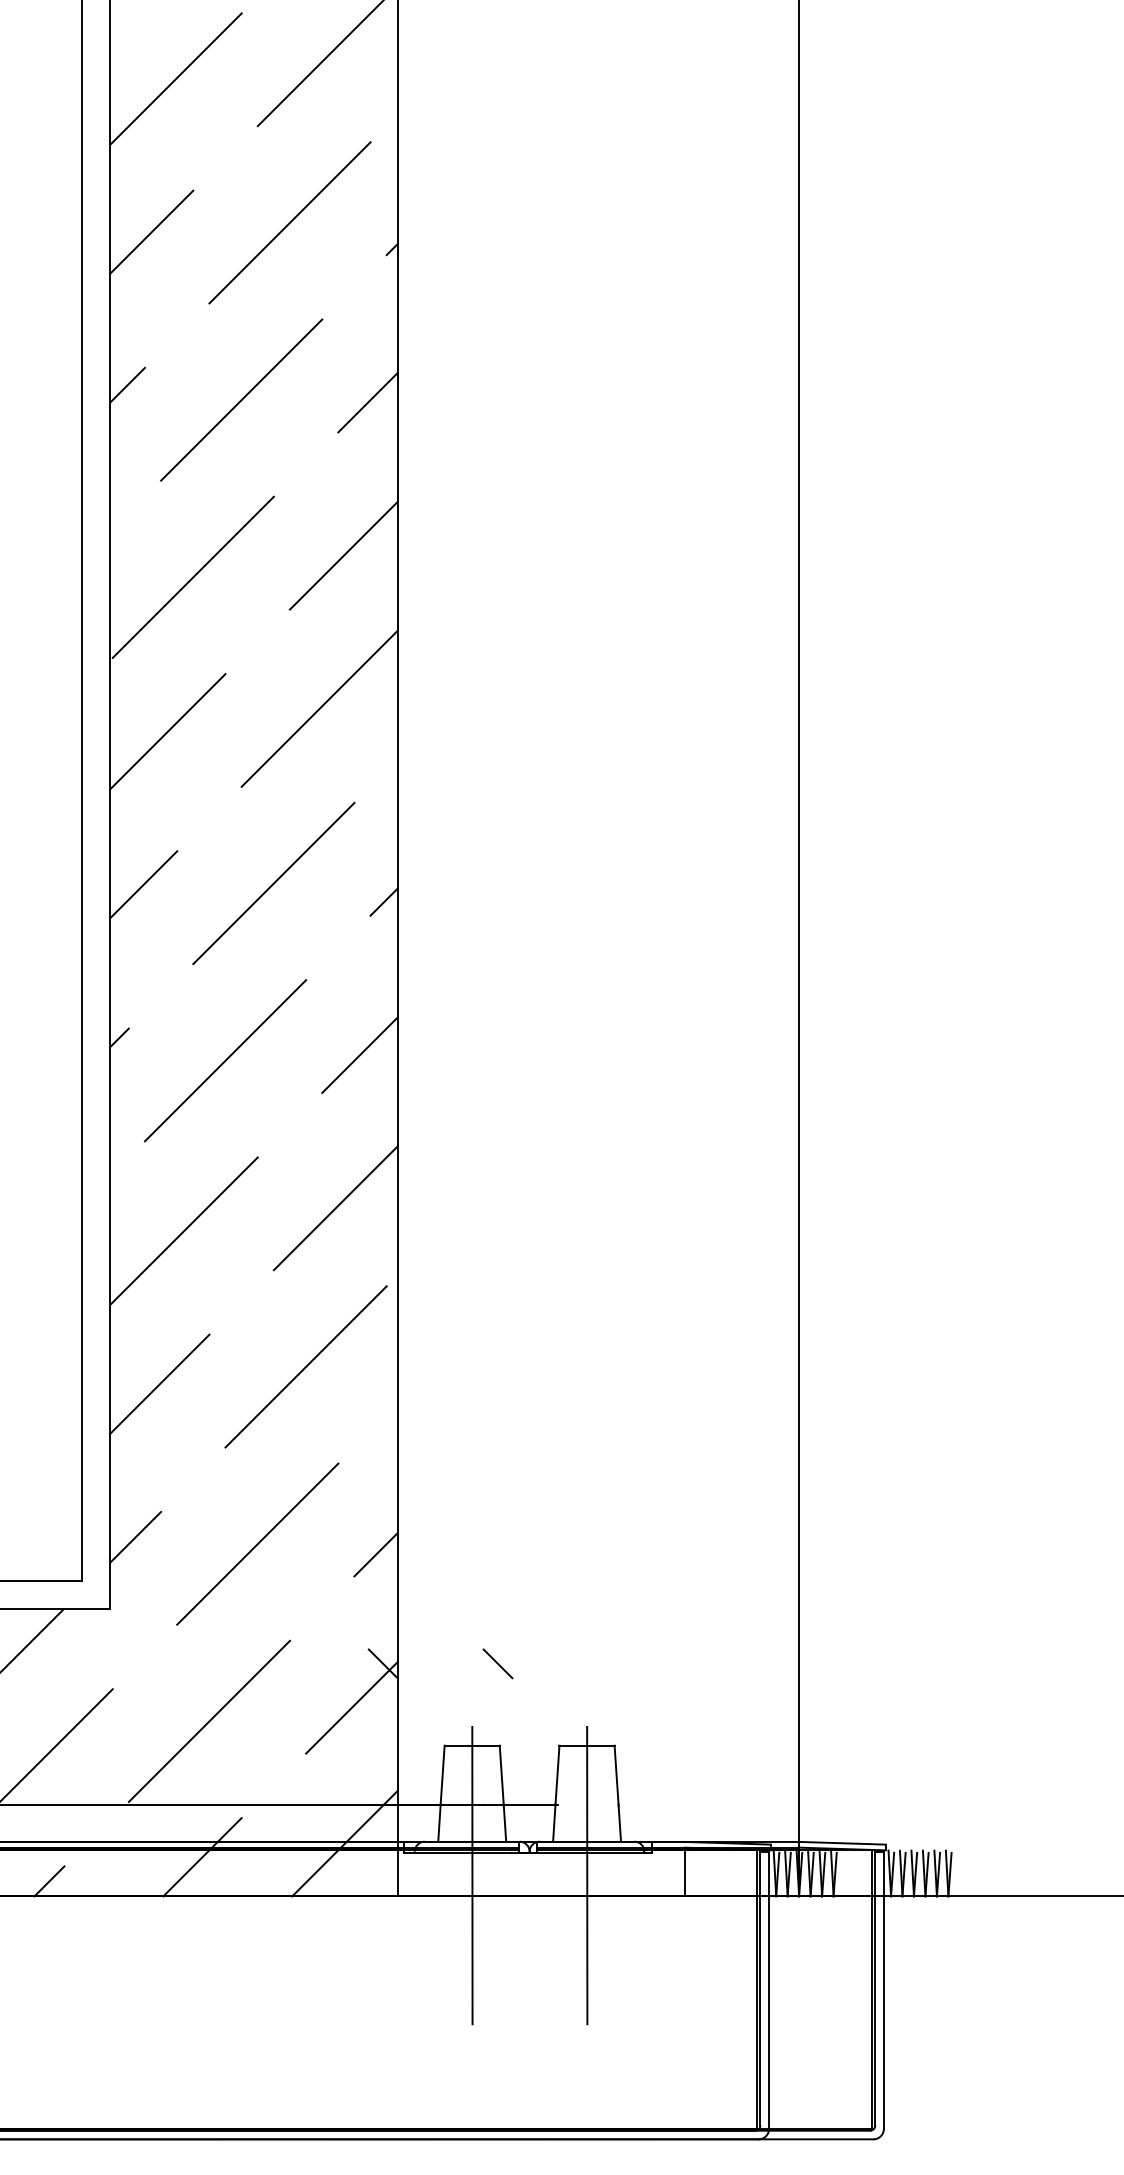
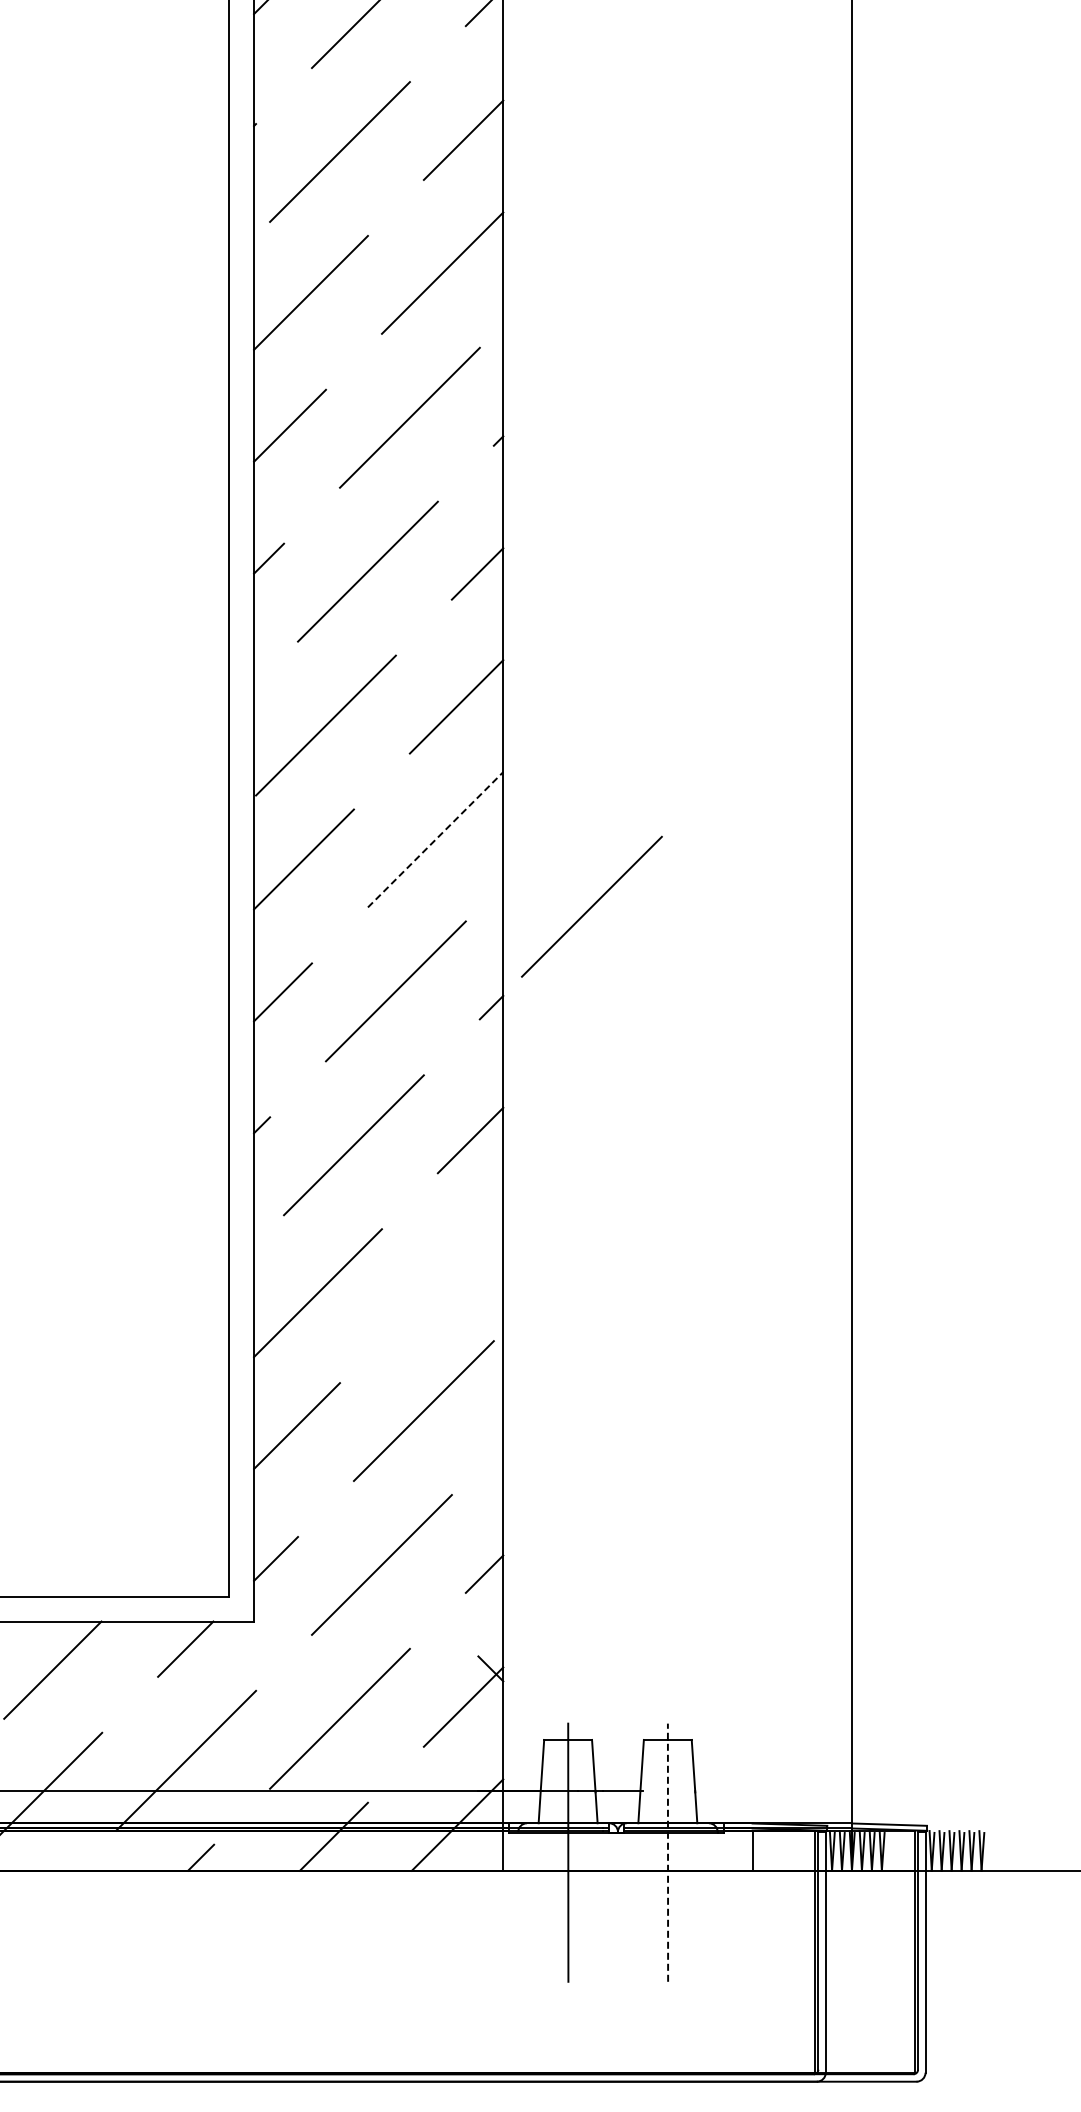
line: (319, 708) -> (435, 839), solid -> dashed
line: (499, 785) -> (591, 906), added
line: (335, 1208) -> (449, 1273), removed
line: (497, 1663) -> (590, 1668), removed
line: (587, 1875) -> (668, 1852), solid -> dashed

